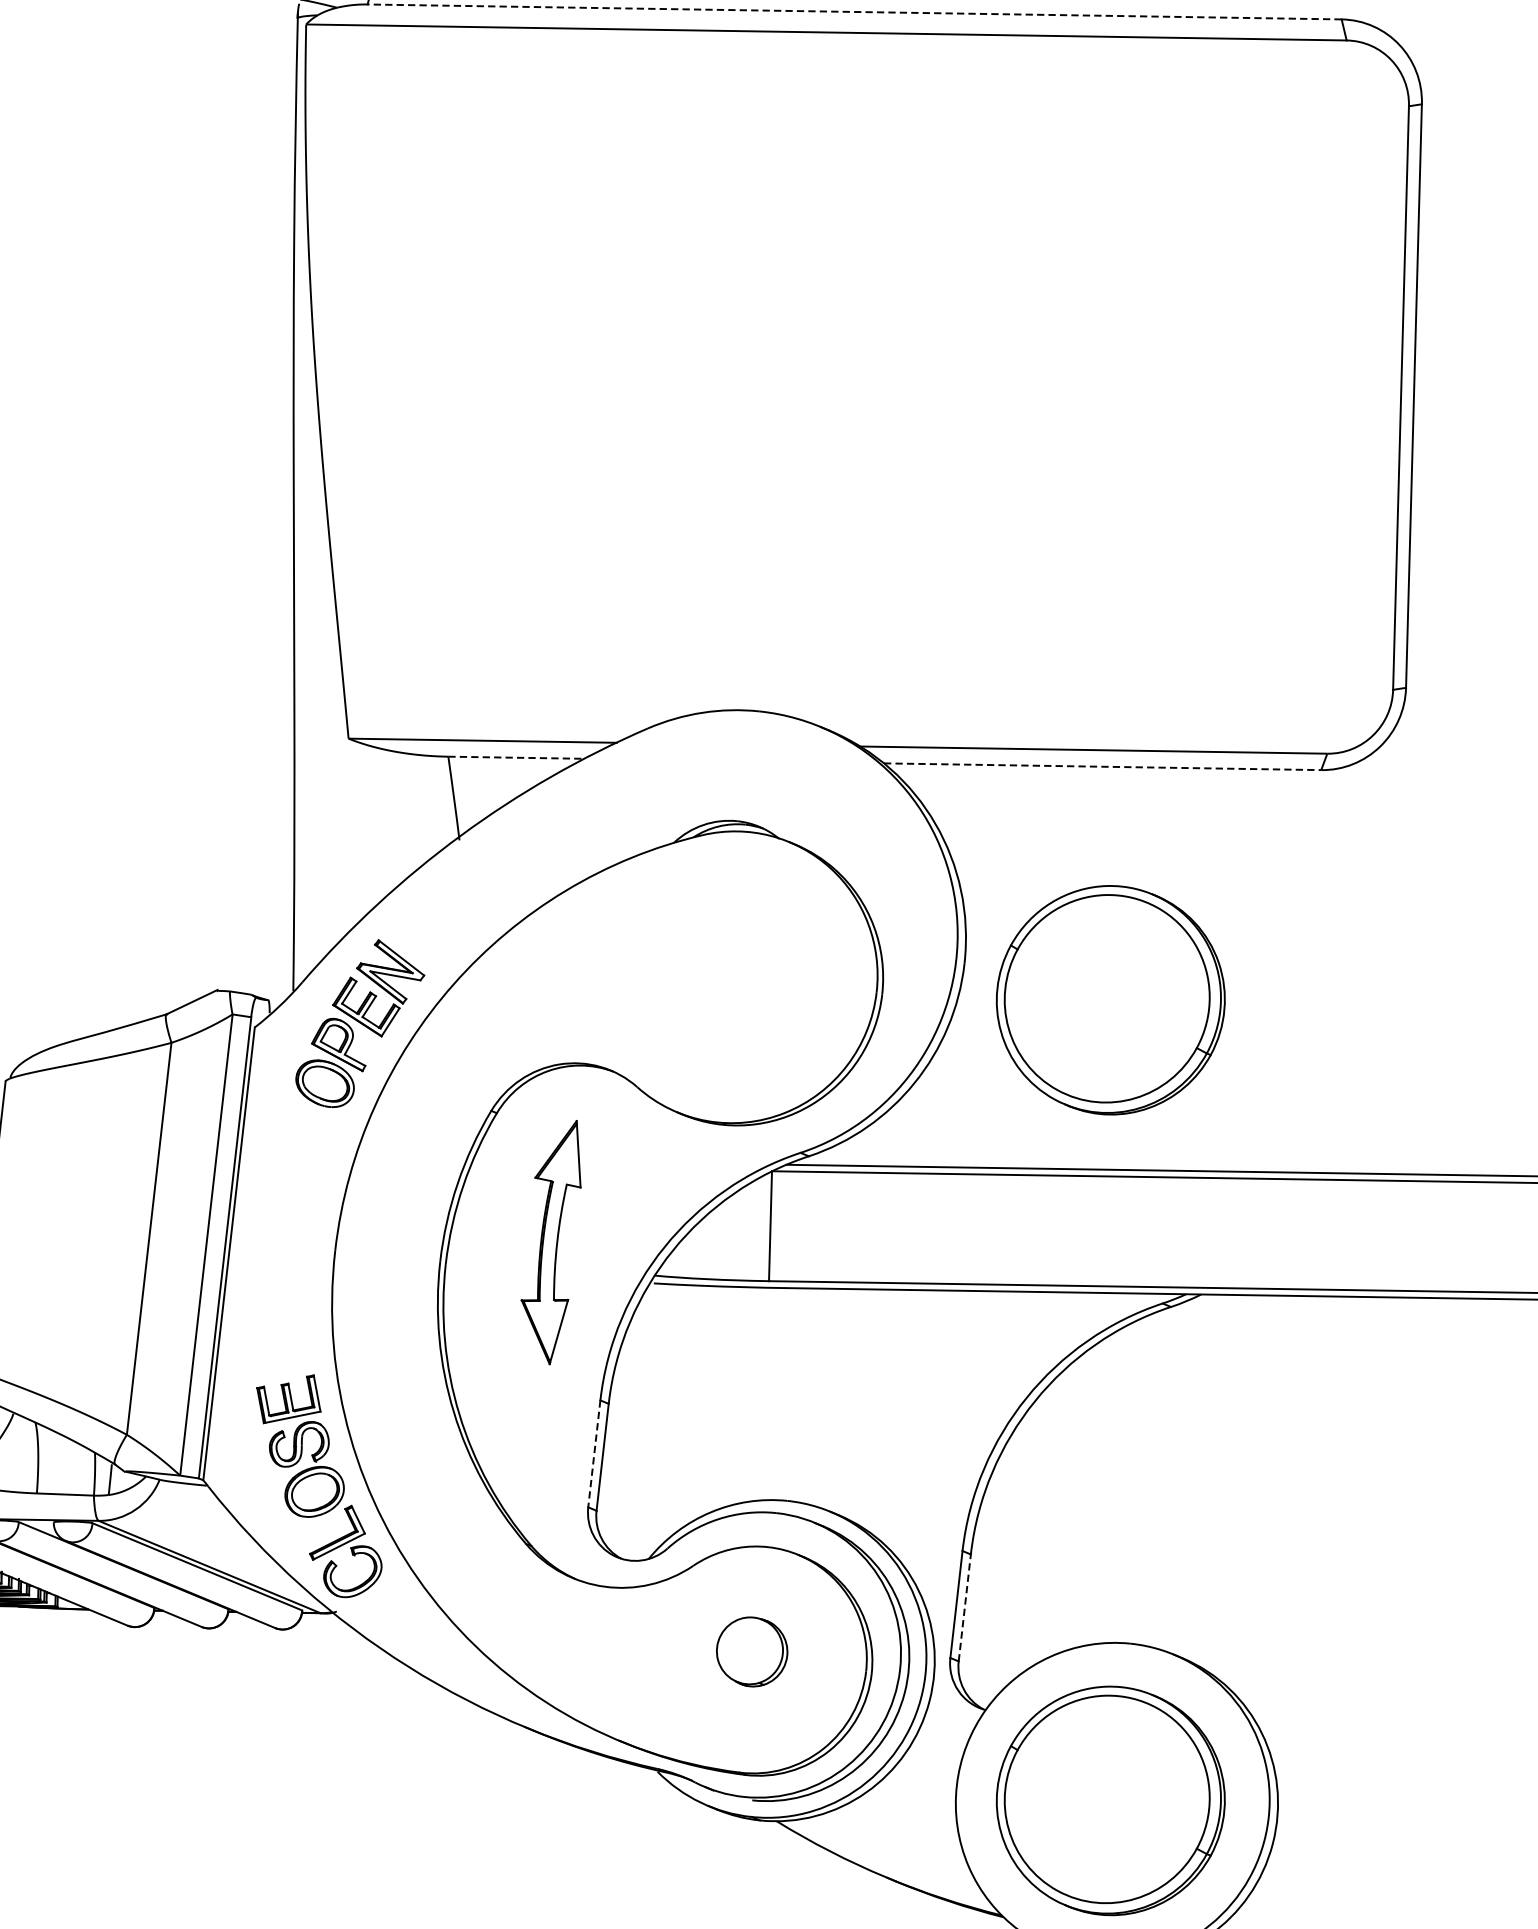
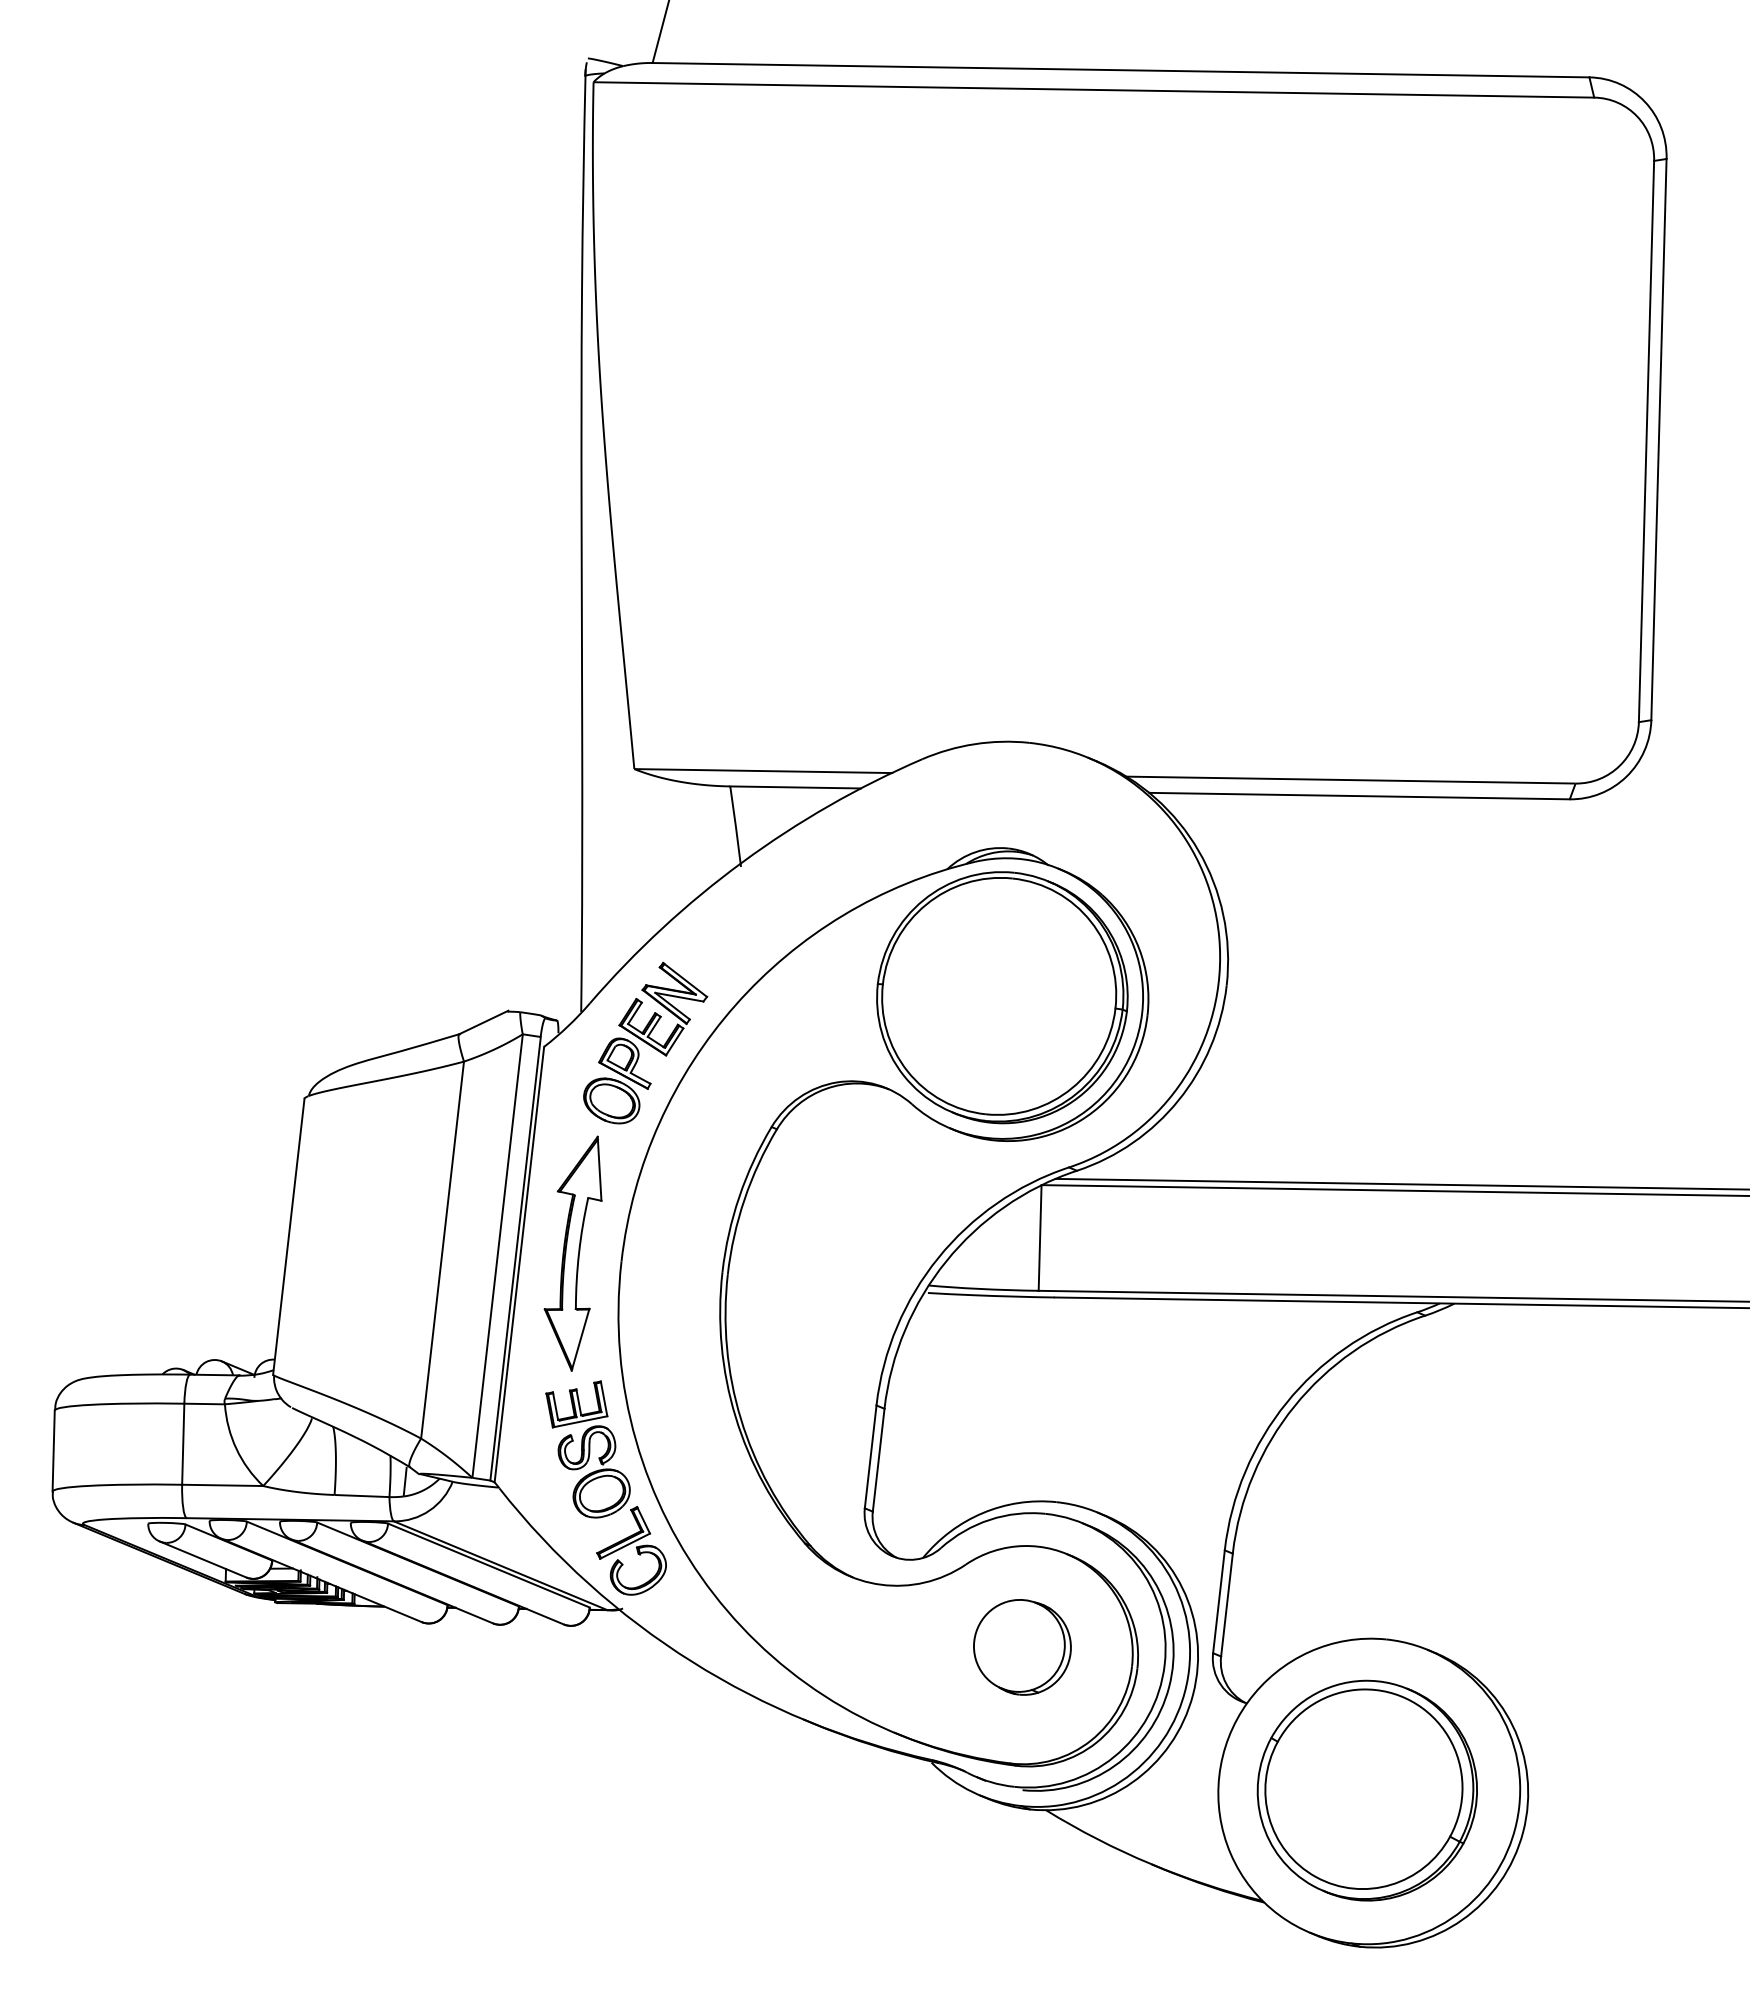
line: (854, 12) -> (1120, 70), dashed -> solid
line: (517, 757) -> (796, 787), dashed -> solid
line: (1103, 767) -> (1360, 796), dashed -> solid
part: (731, 976) -> (1002, 997), added
part: (1109, 1000) -> (1366, 1020), removed
part: (550, 1242) -> (572, 1253), moved
line: (594, 1453) -> (870, 1456), dashed -> solid
line: (964, 1608) -> (1226, 1605), dashed -> solid
part: (752, 1652) -> (1022, 1647), size x1.43

